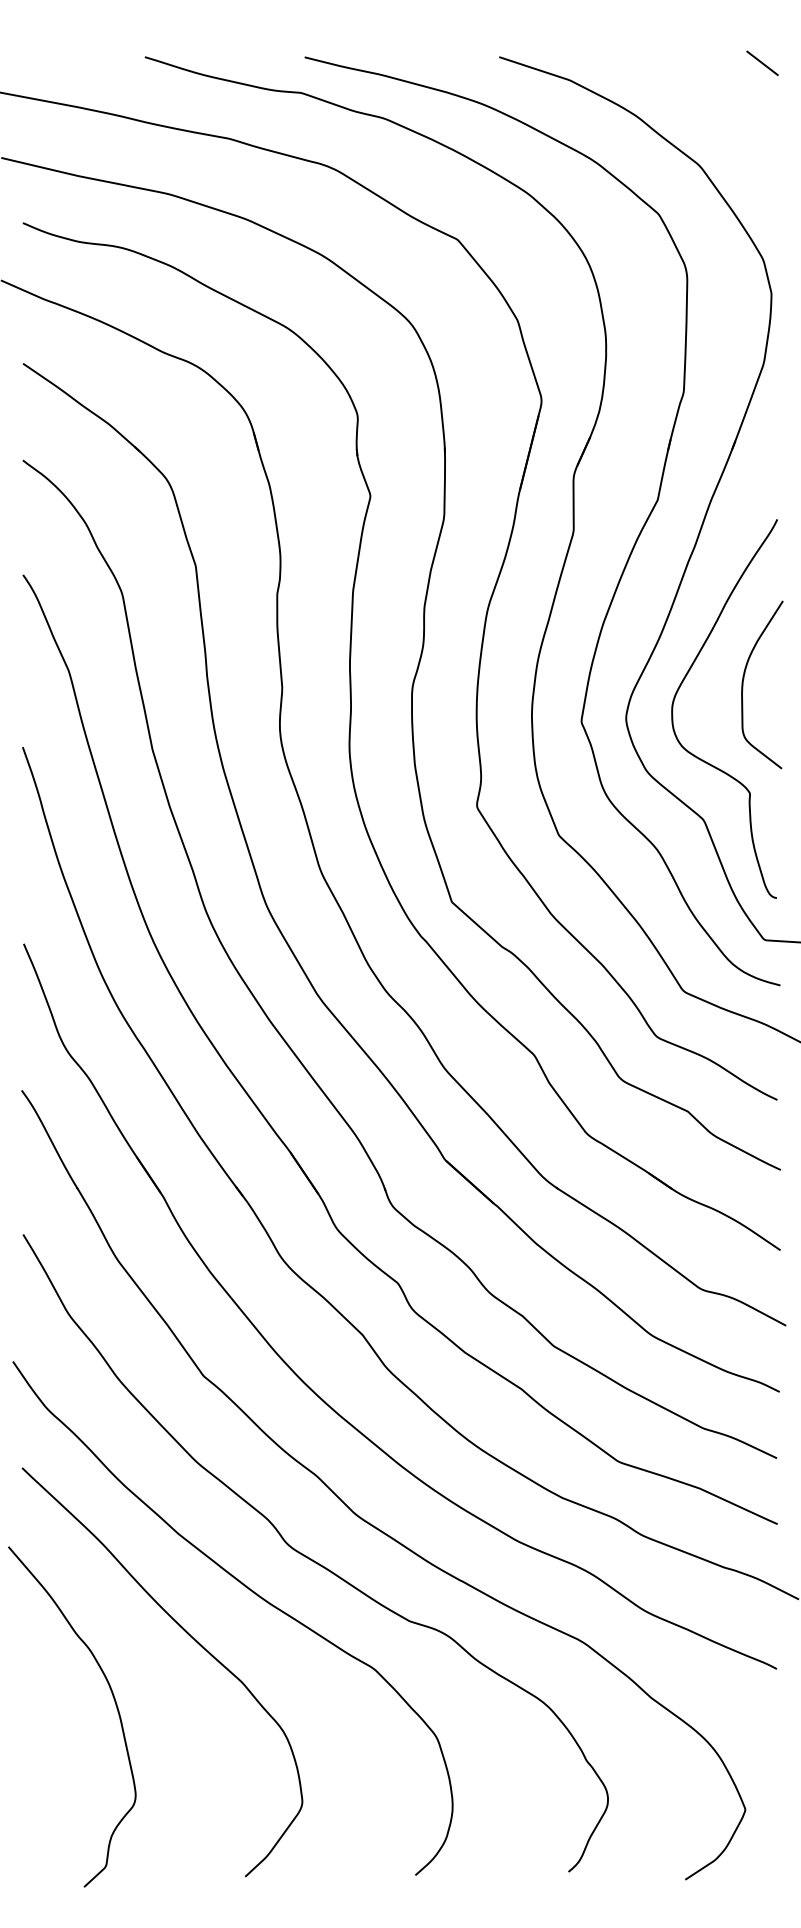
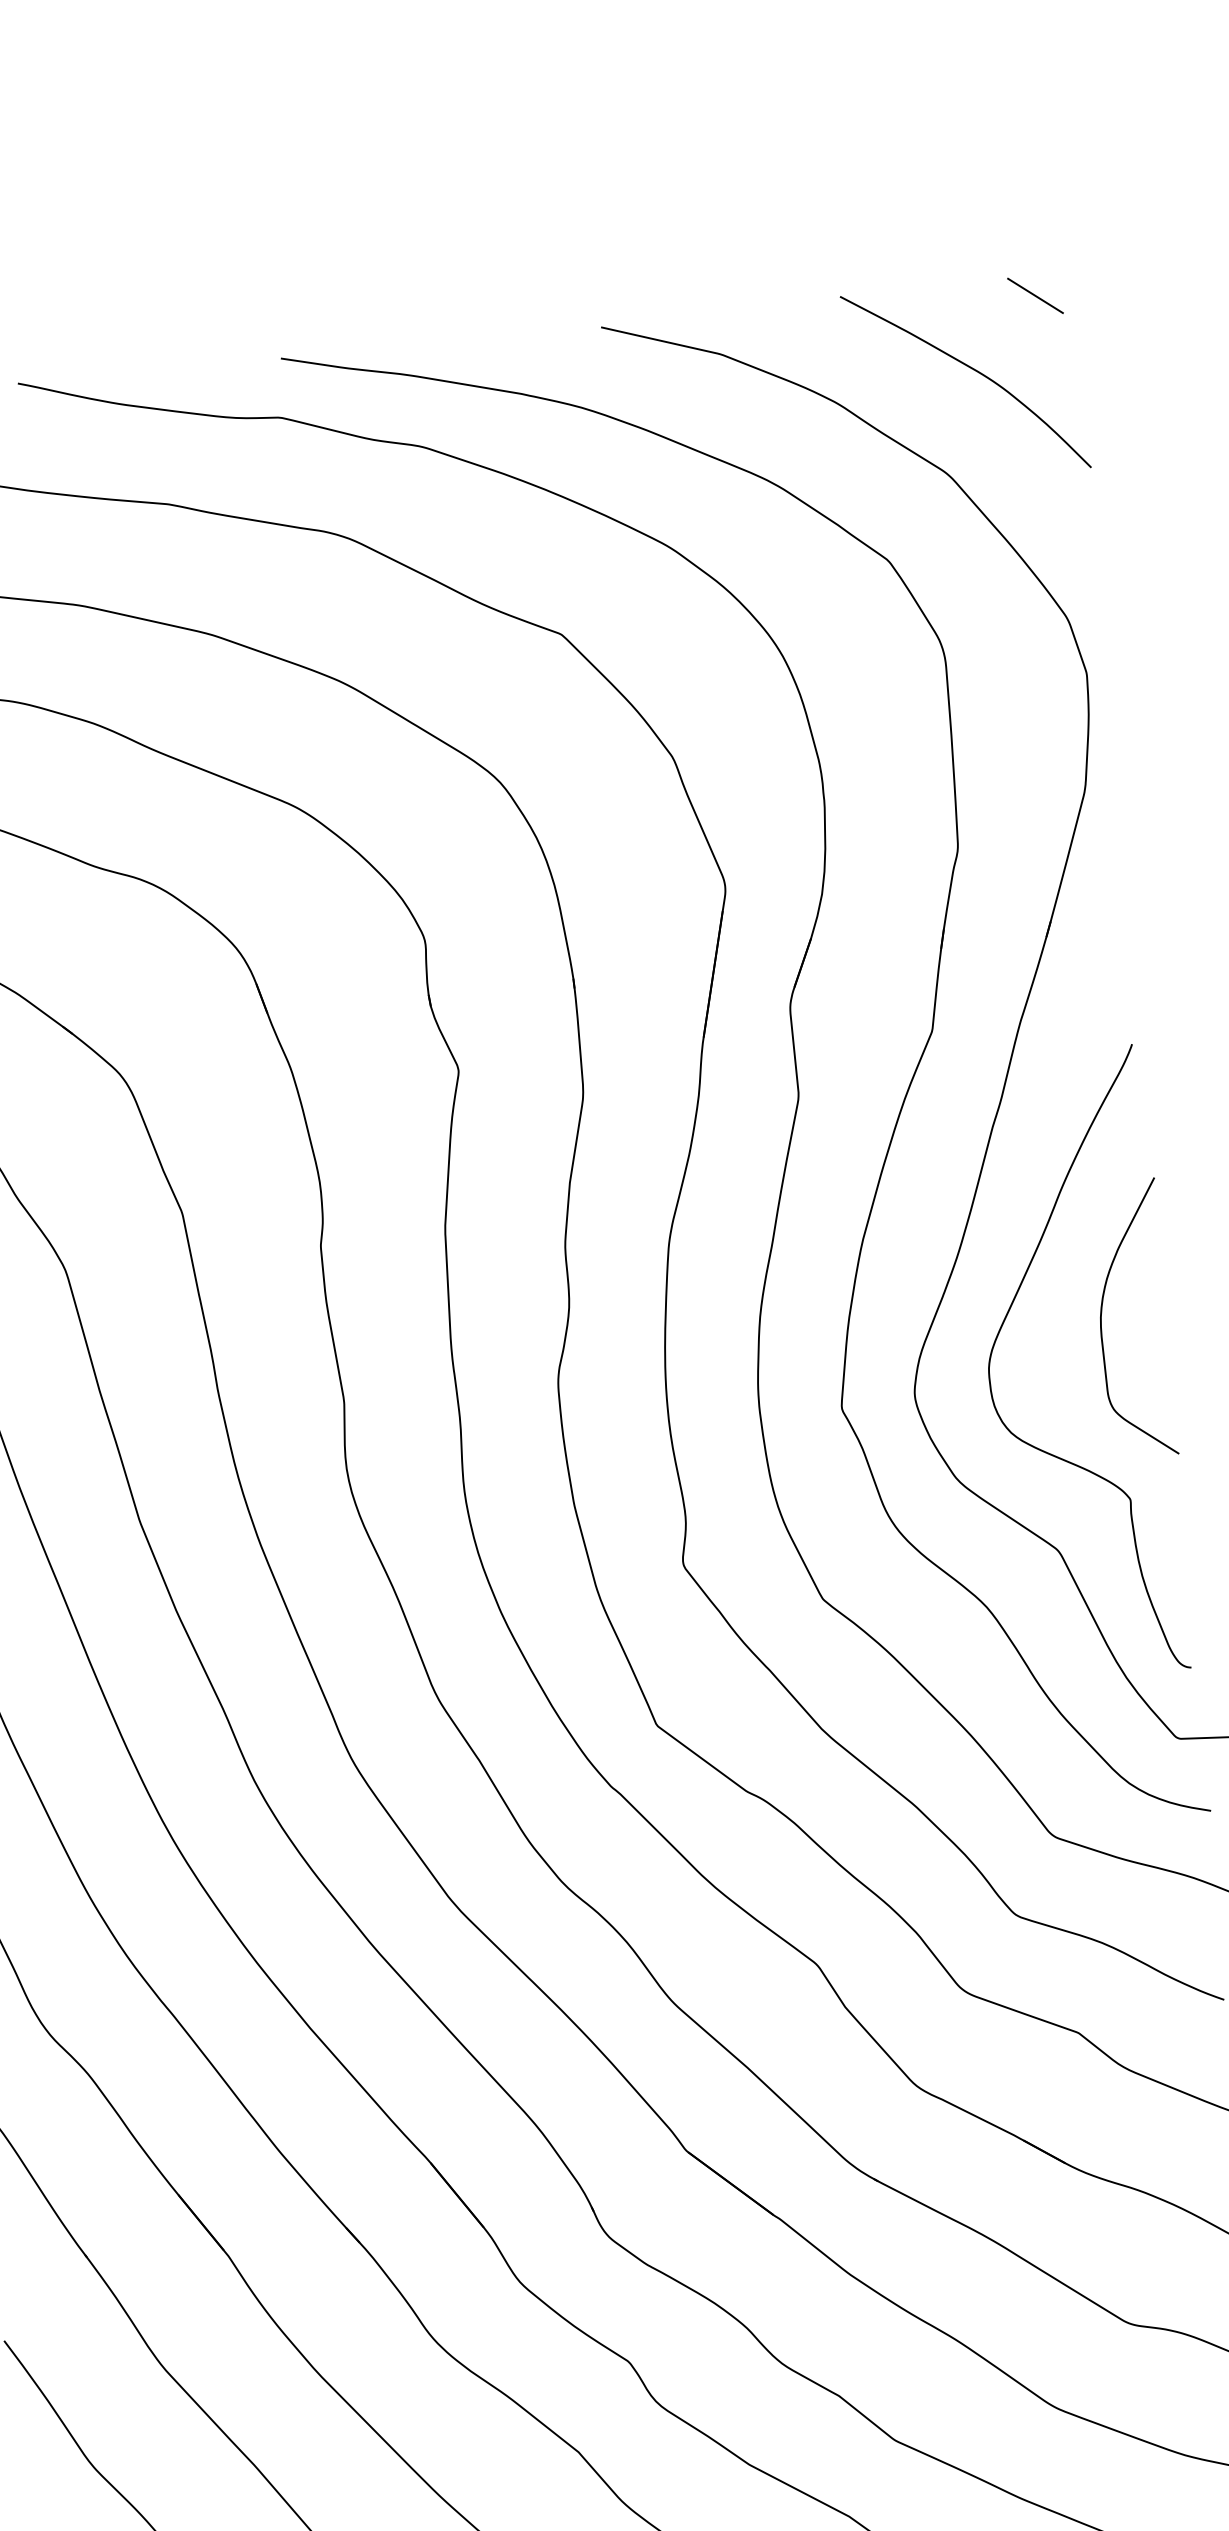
curve: (721, 105) -> (974, 371), added

